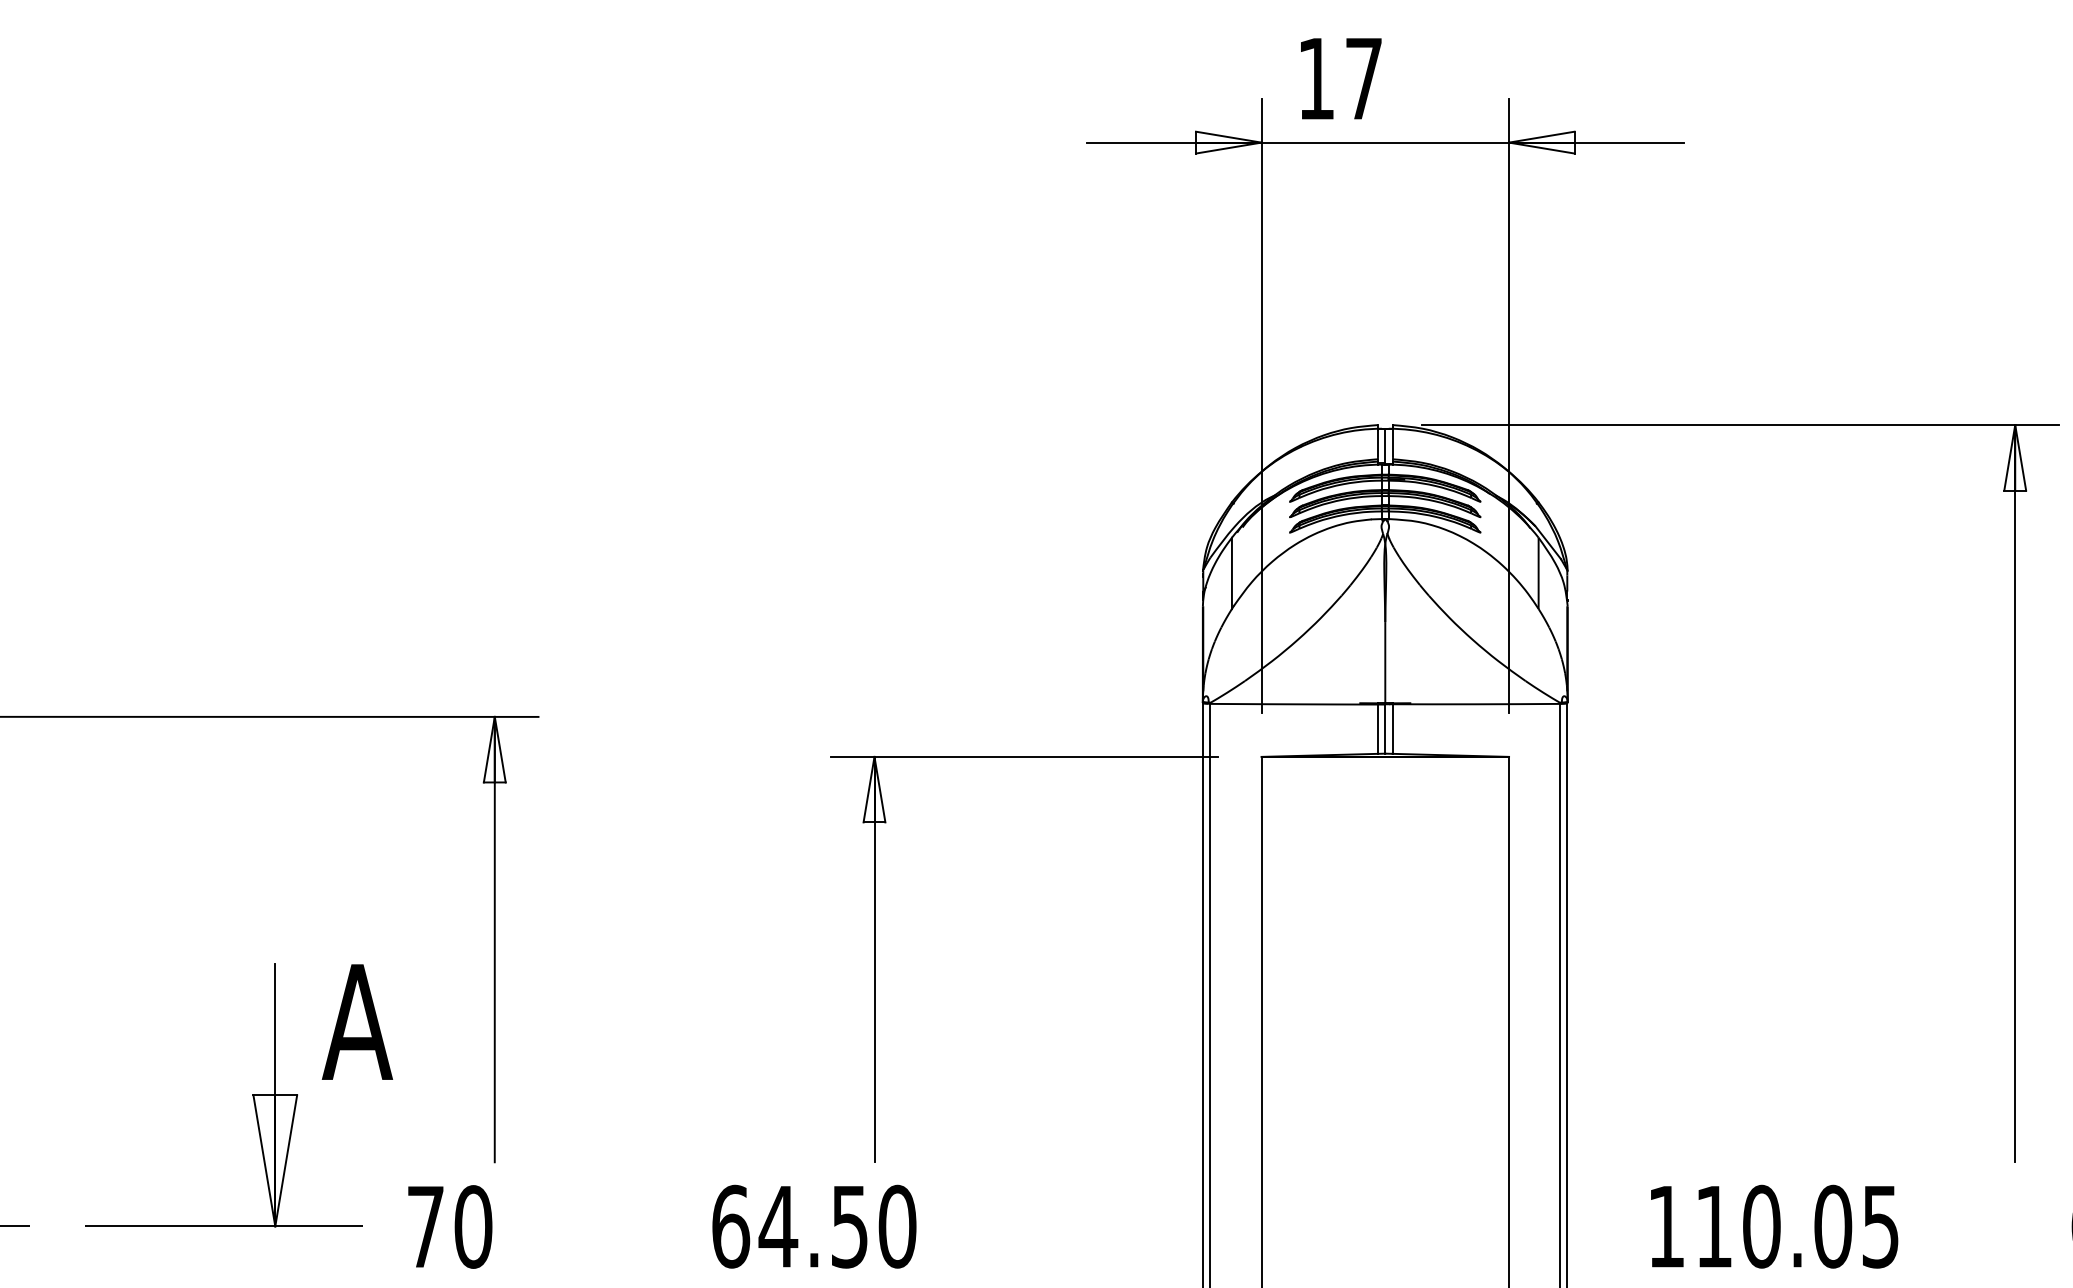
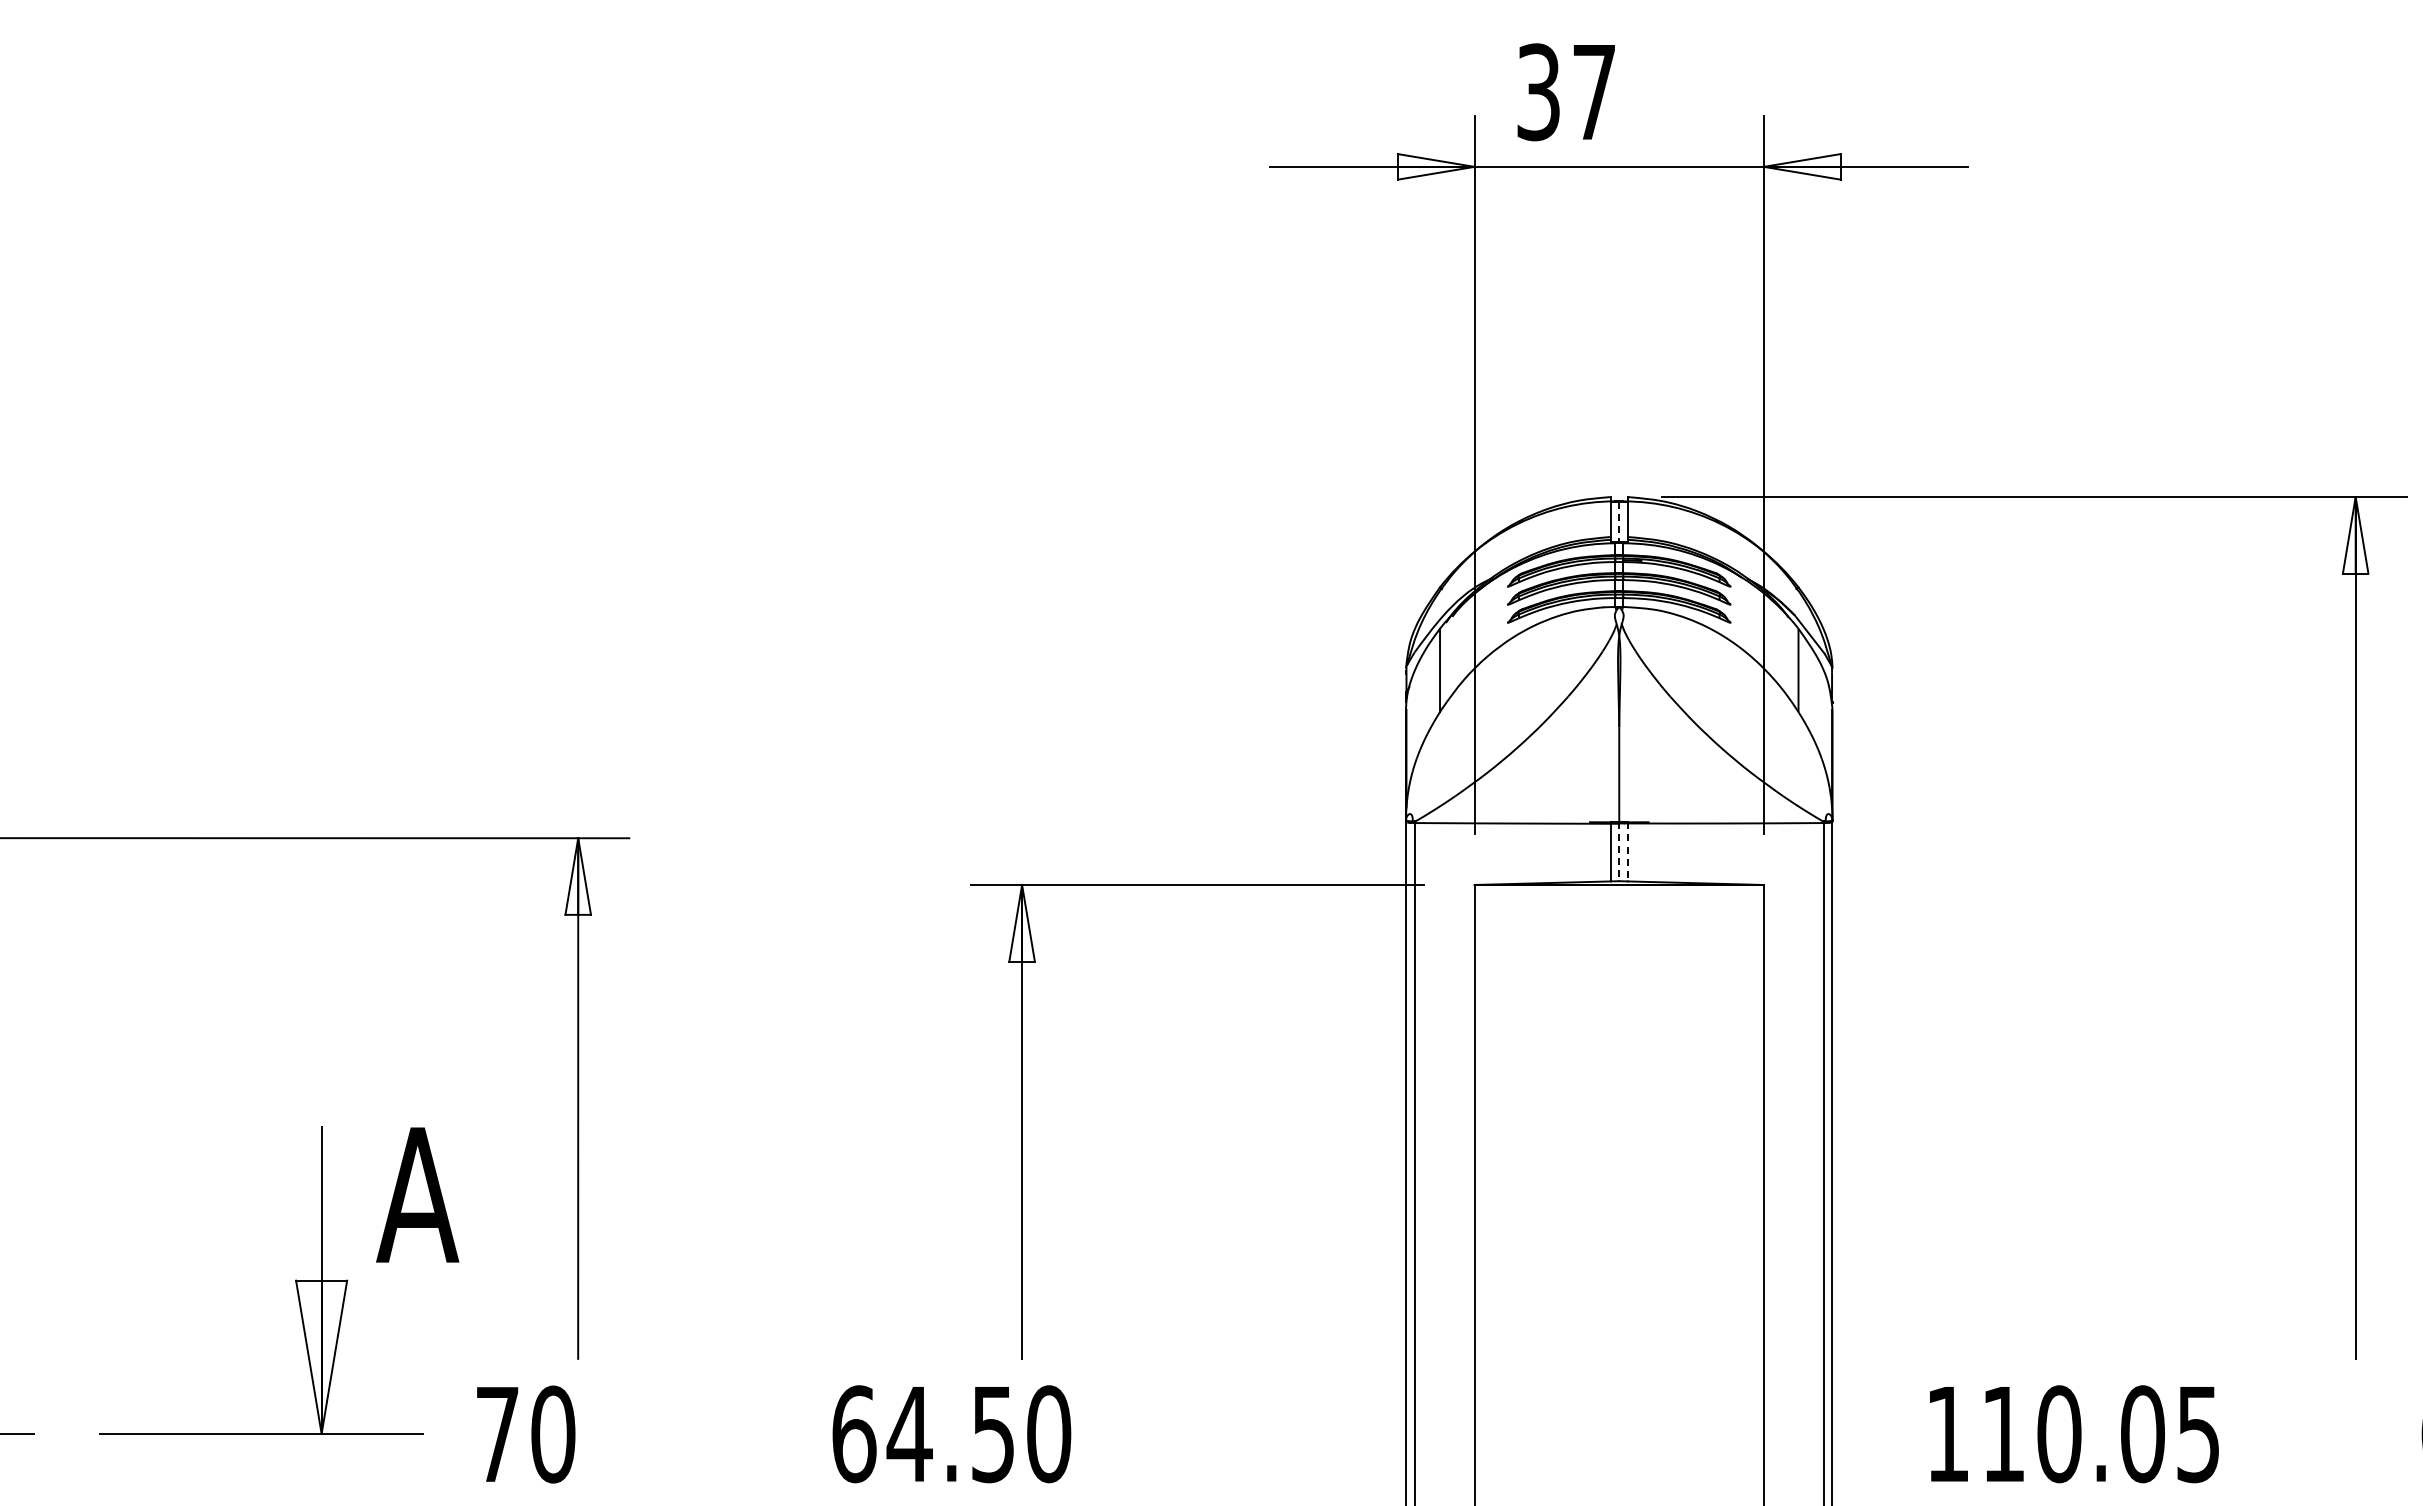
text: (1316, 79) -> (1538, 92), 17 -> 37
line: (1385, 445) -> (1619, 521), solid -> dashed
line: (1385, 728) -> (1619, 851), solid -> dashed
line: (1392, 728) -> (1627, 851), solid -> dashed

